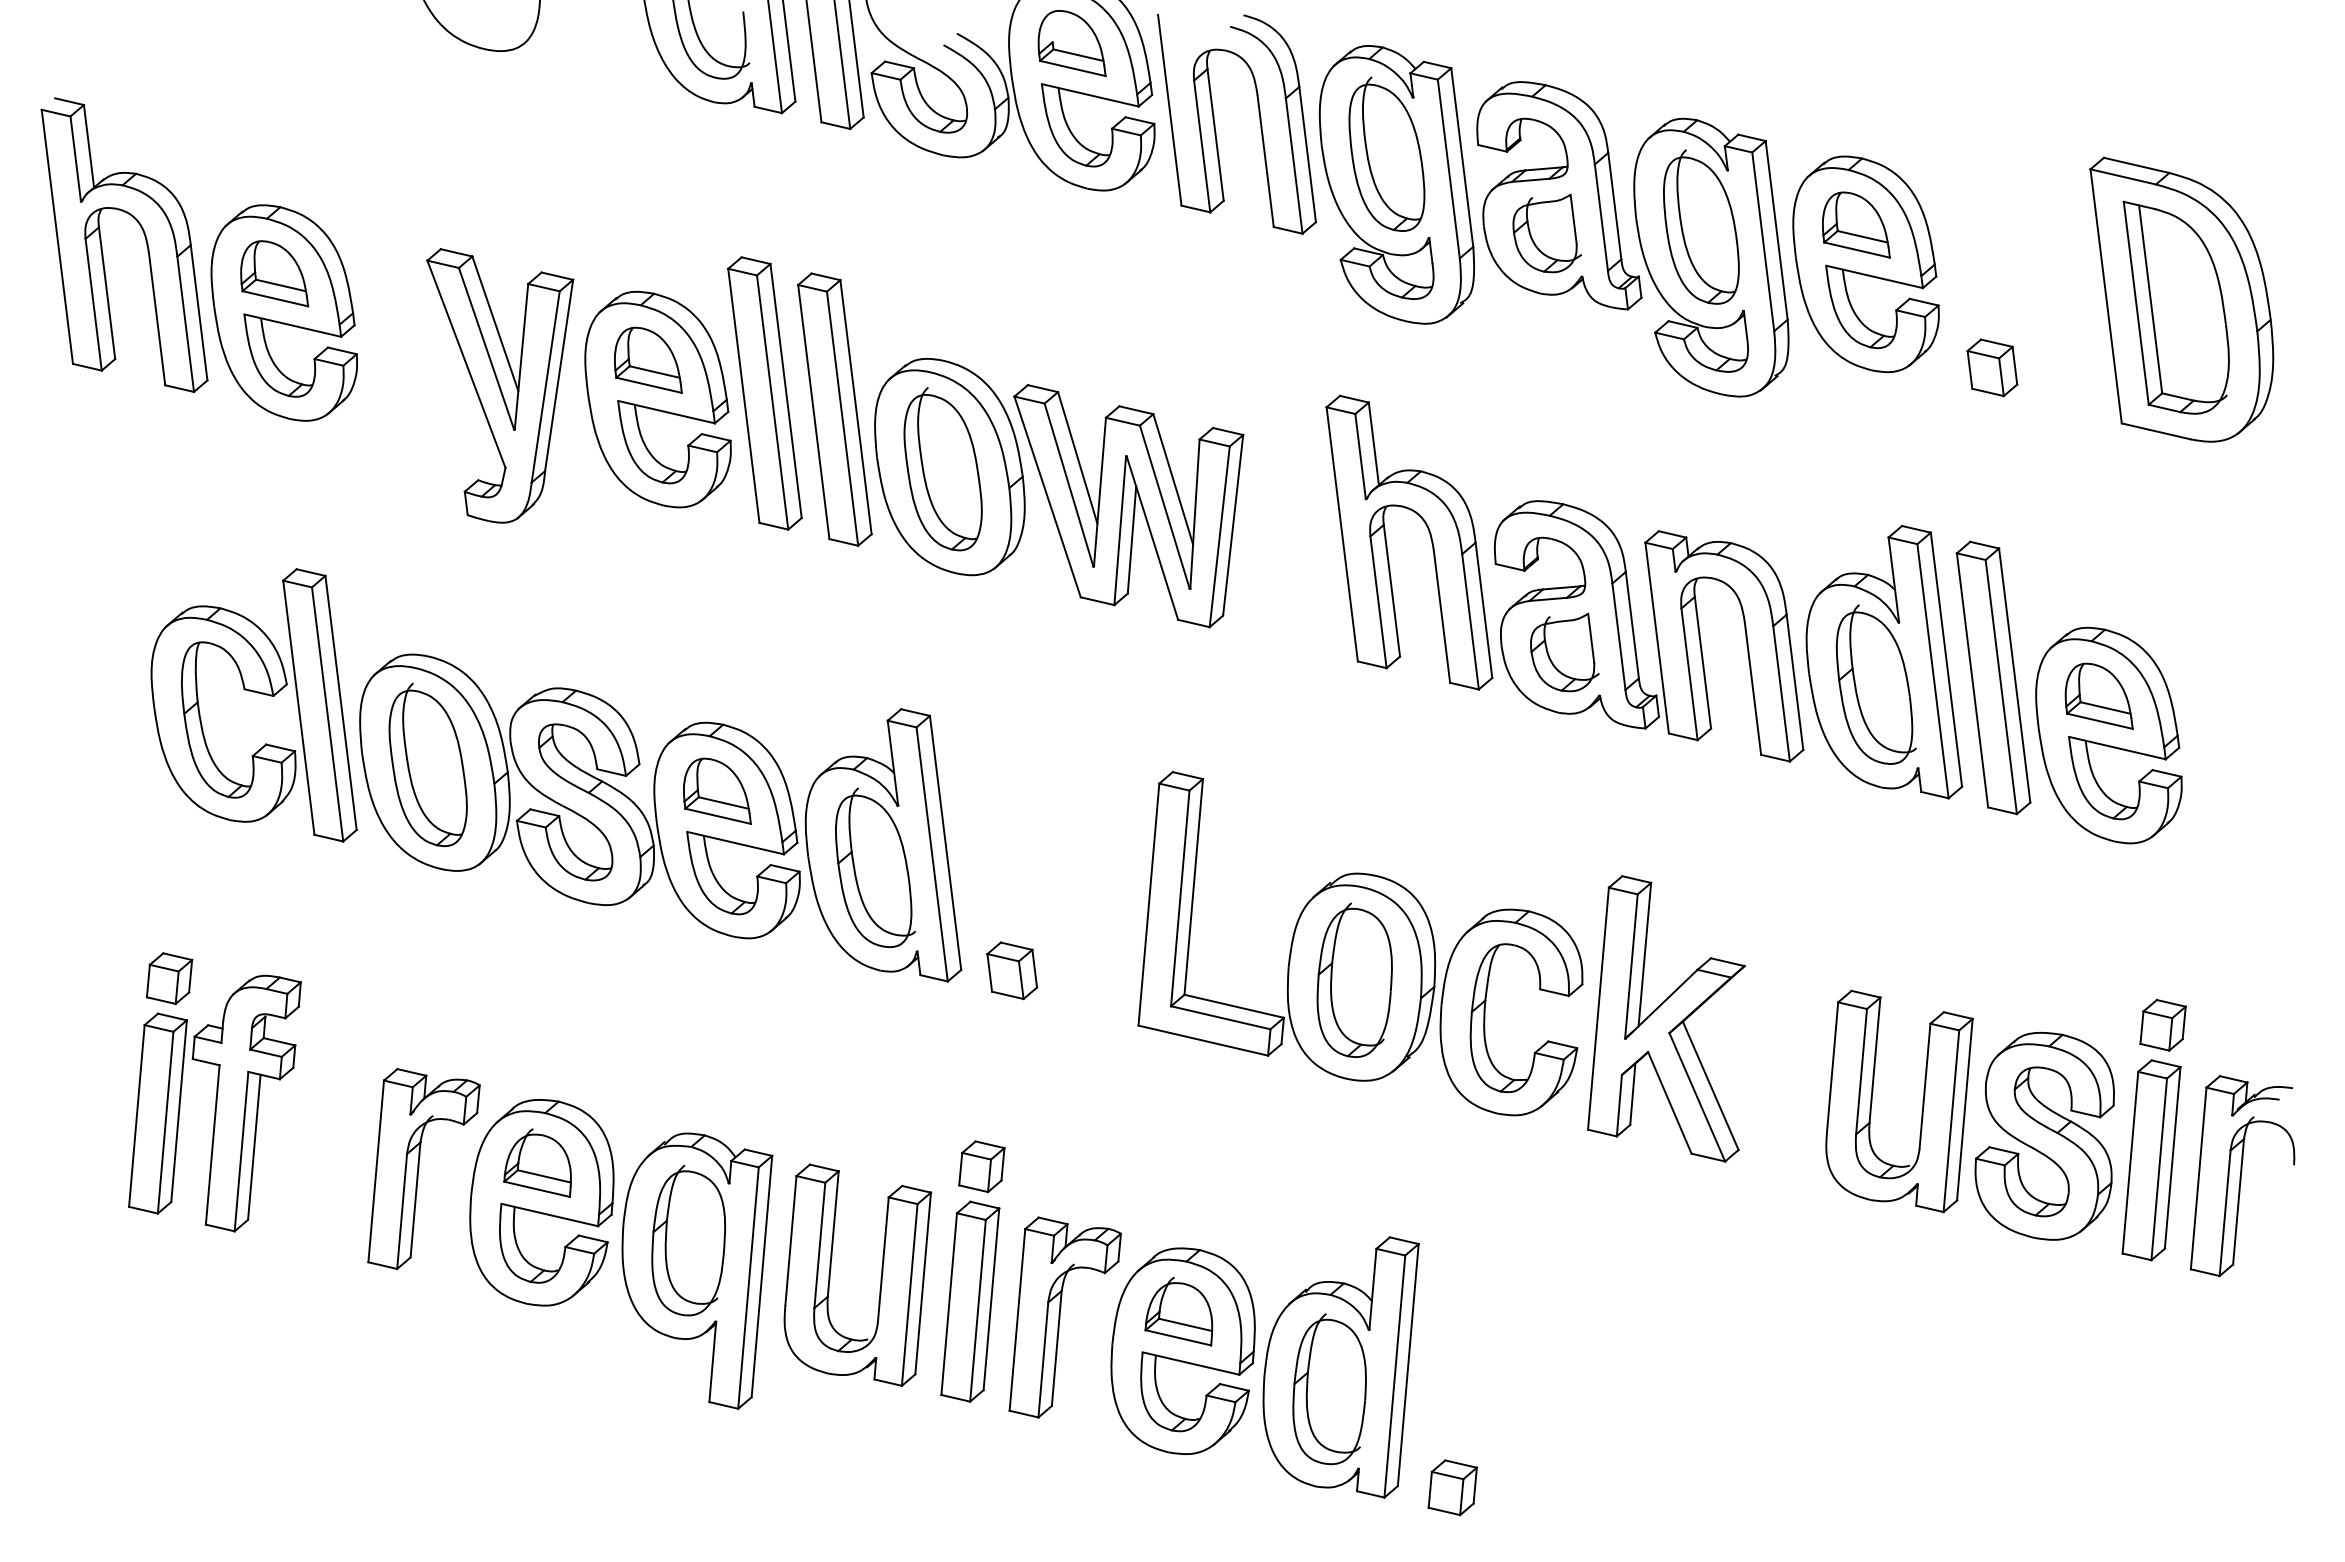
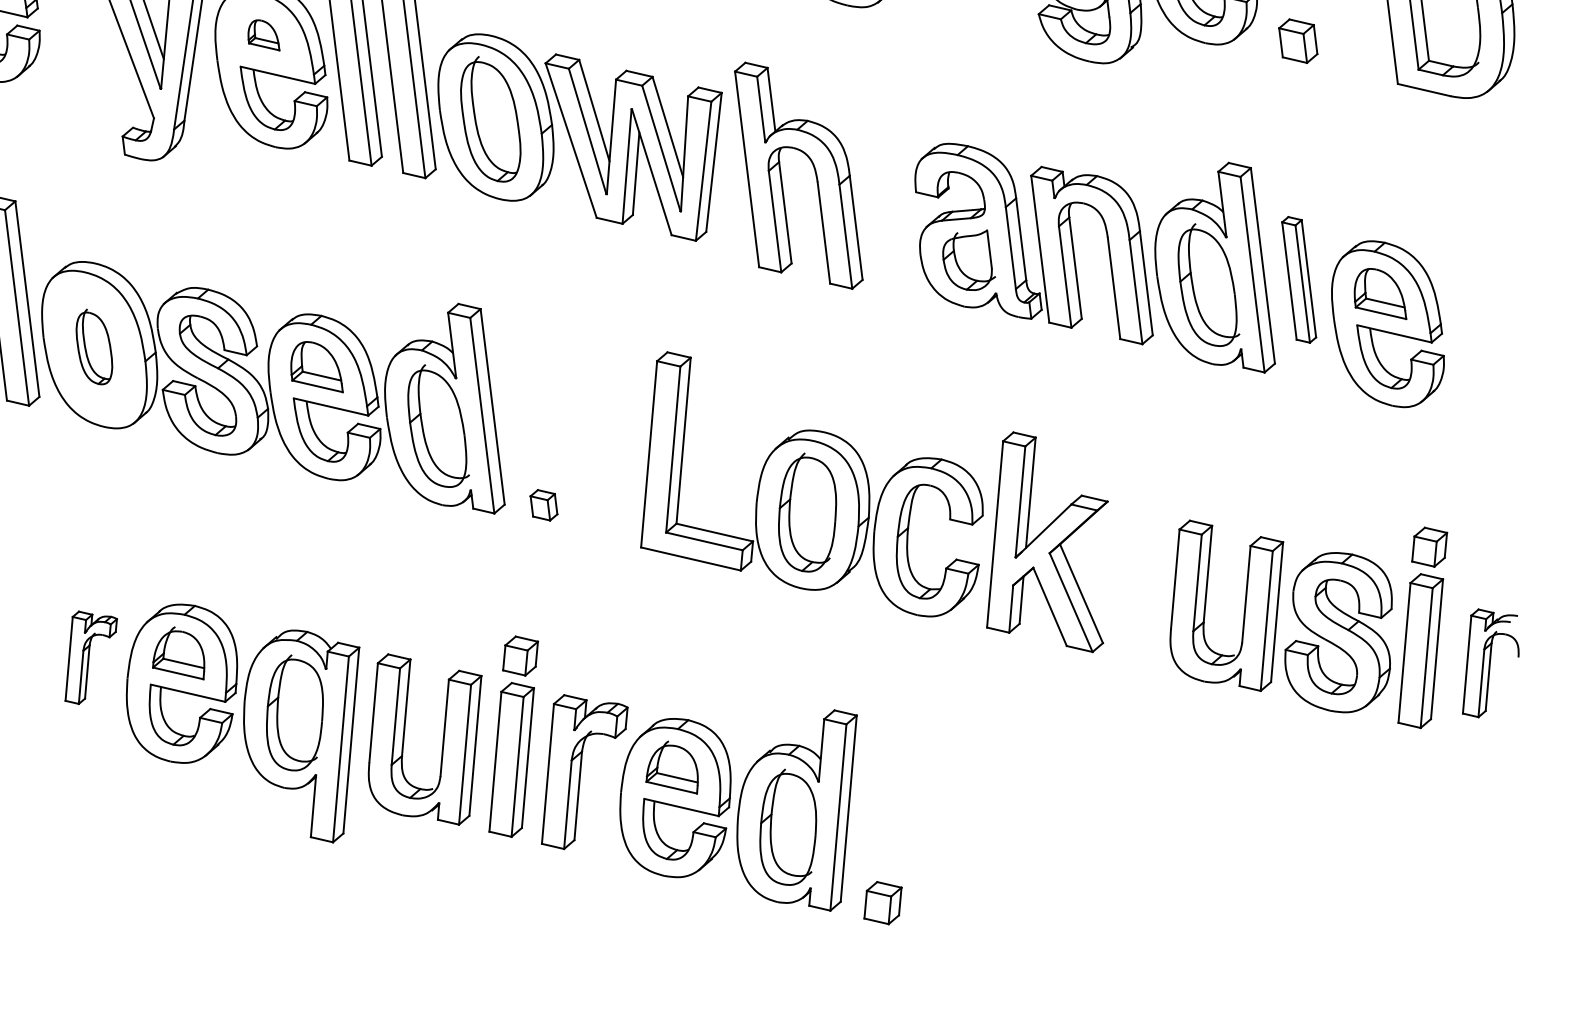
part: (648, 359) -> (264, 34), size x0.6
part: (1429, 535) -> (814, 170), moved
part: (1993, 677) -> (1299, 279), size x0.6
part: (427, 764) -> (93, 346), size x0.6
part: (1012, 970) -> (544, 505), size x0.7
part: (423, 1168) -> (90, 657), size x0.6
part: (2242, 1176) -> (1490, 663), size x0.7

